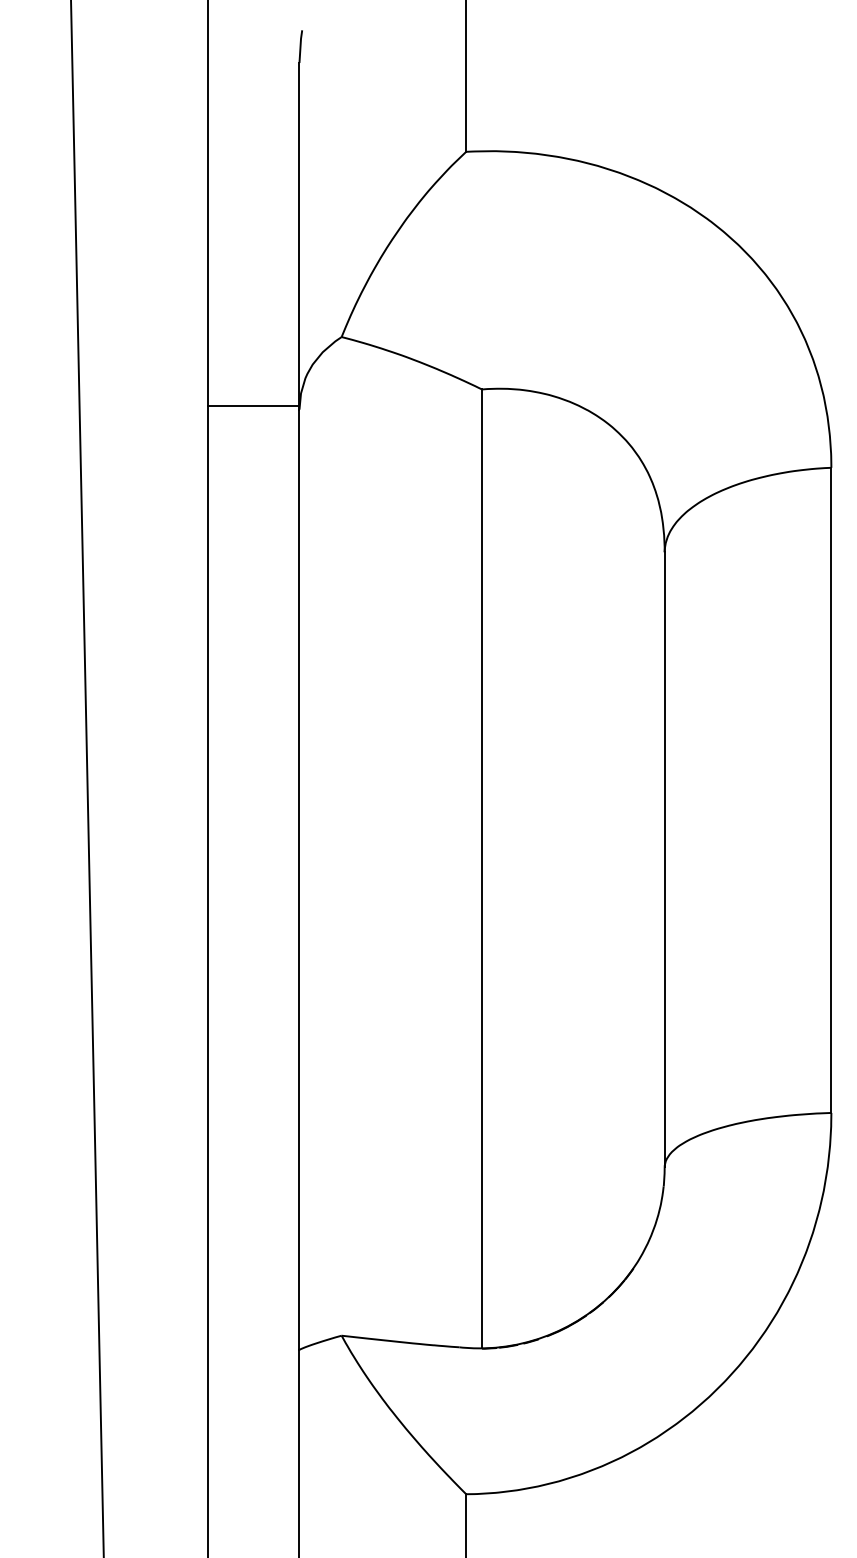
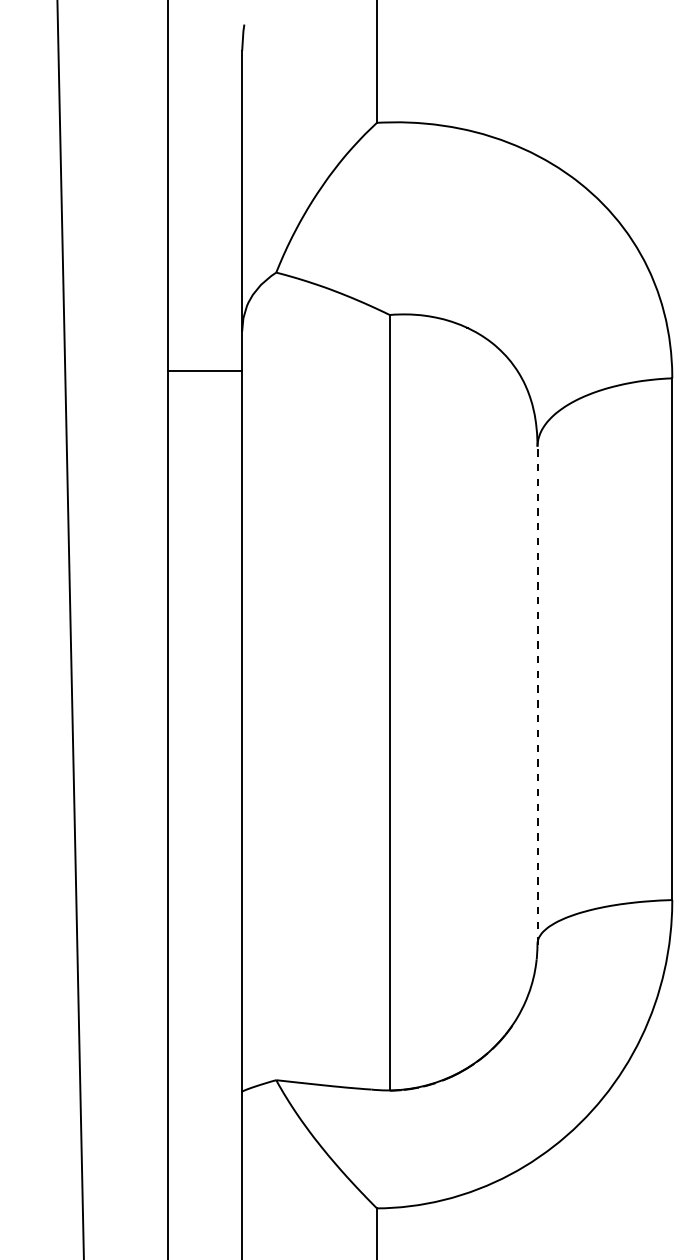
line: (254, 406) -> (205, 371), moved
line: (664, 859) -> (537, 695), solid -> dashed

